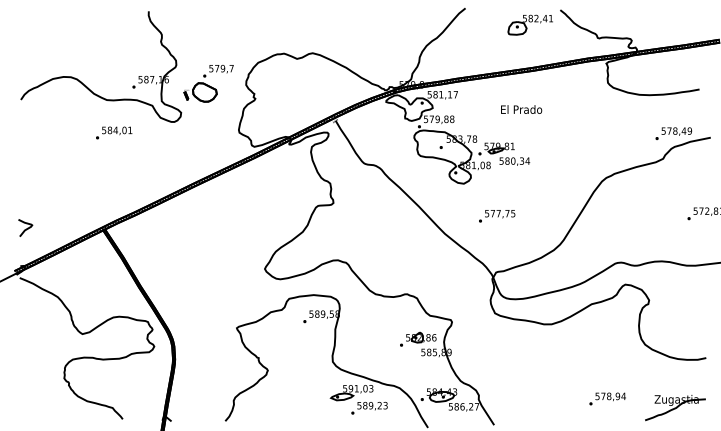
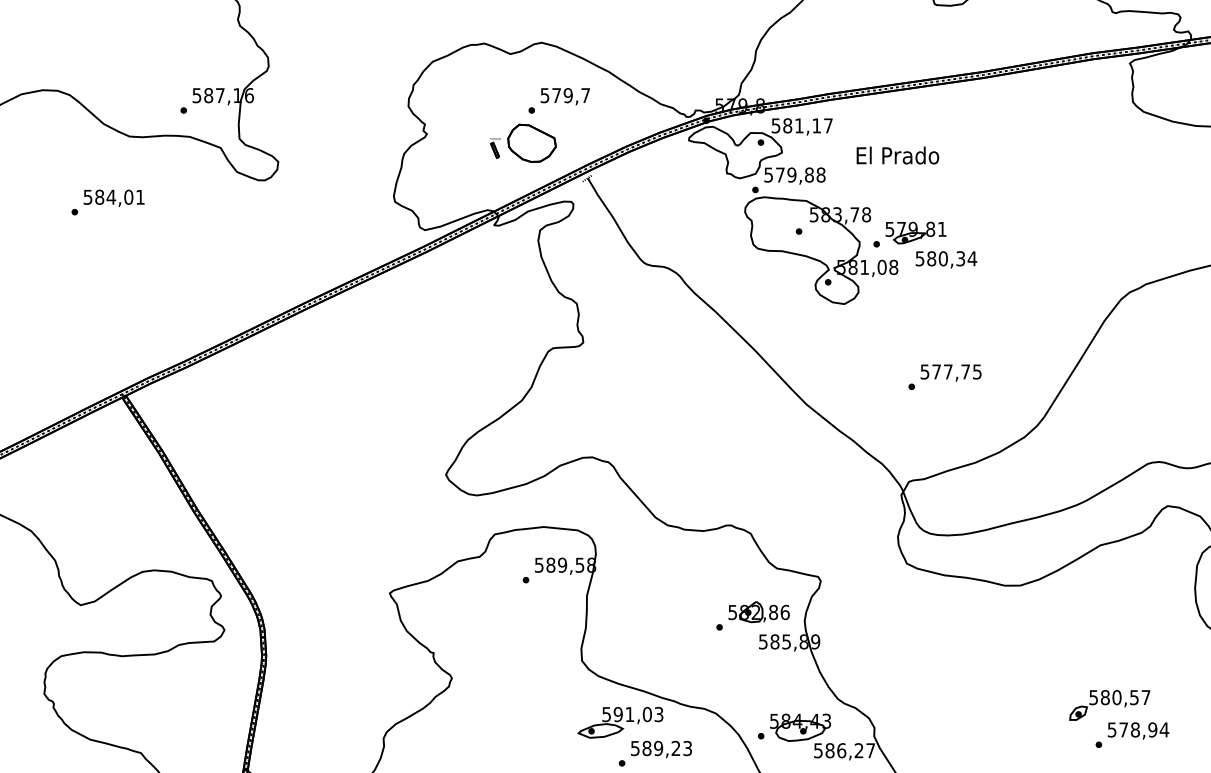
part: (208, 83) -> (539, 125), moved
text: (521, 109) -> (897, 155), moved
text: (114, 132) -> (108, 201), moved
text: (497, 216) -> (945, 377), moved
part: (595, 384) -> (1107, 706), added

